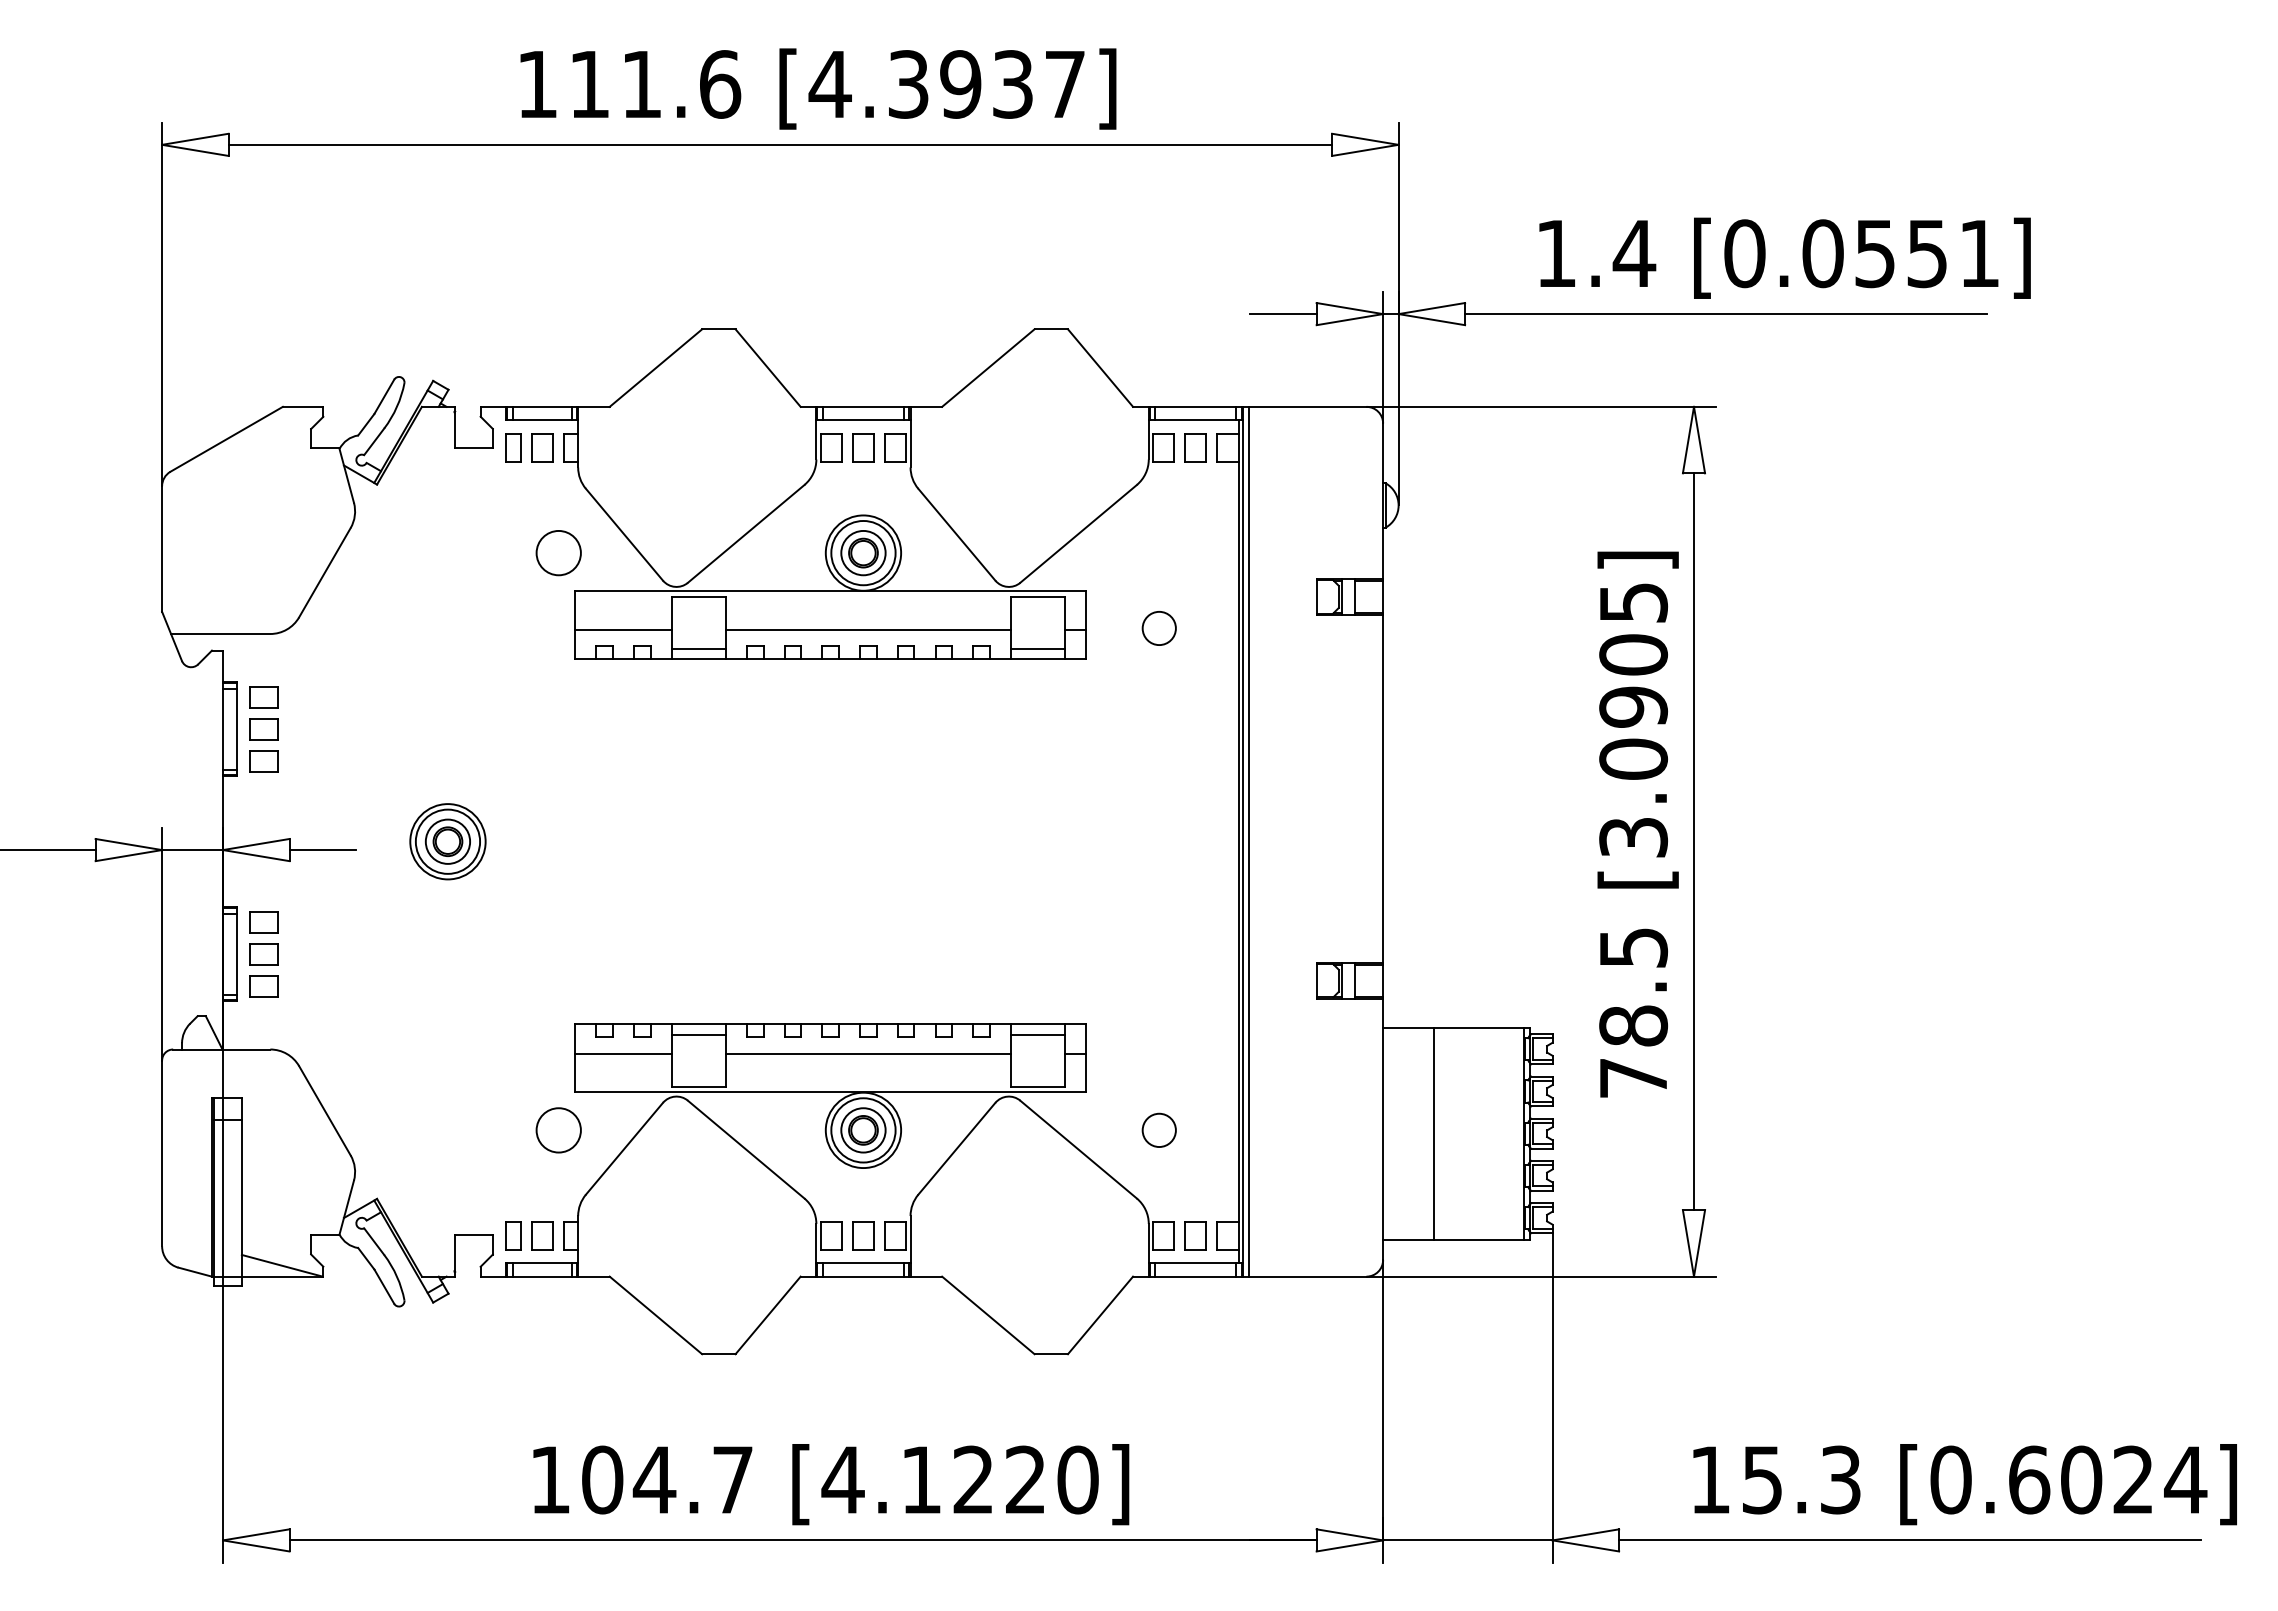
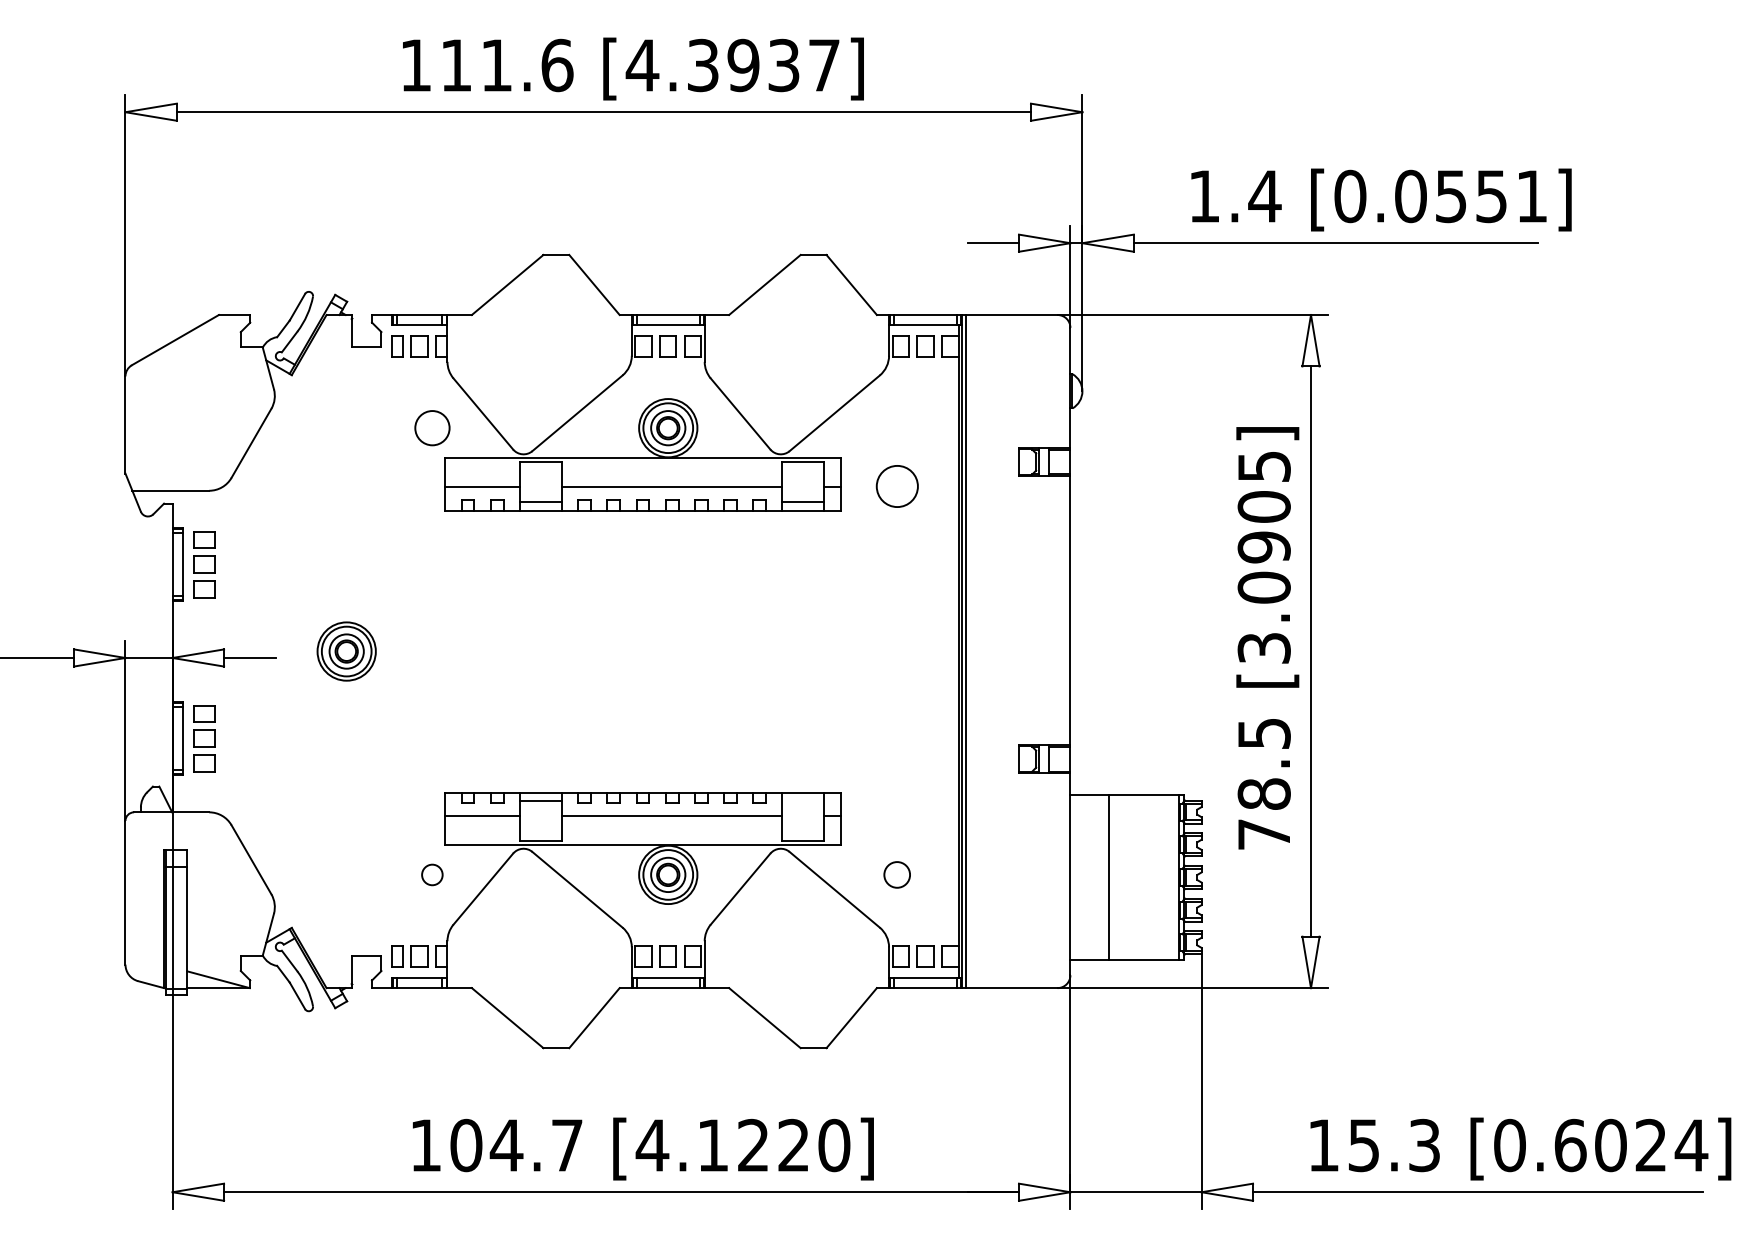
circle: (1158, 628) -> (896, 486), size x1.6
line: (1037, 1034) -> (802, 800), removed
circle: (558, 1130) -> (432, 875), size x0.6

